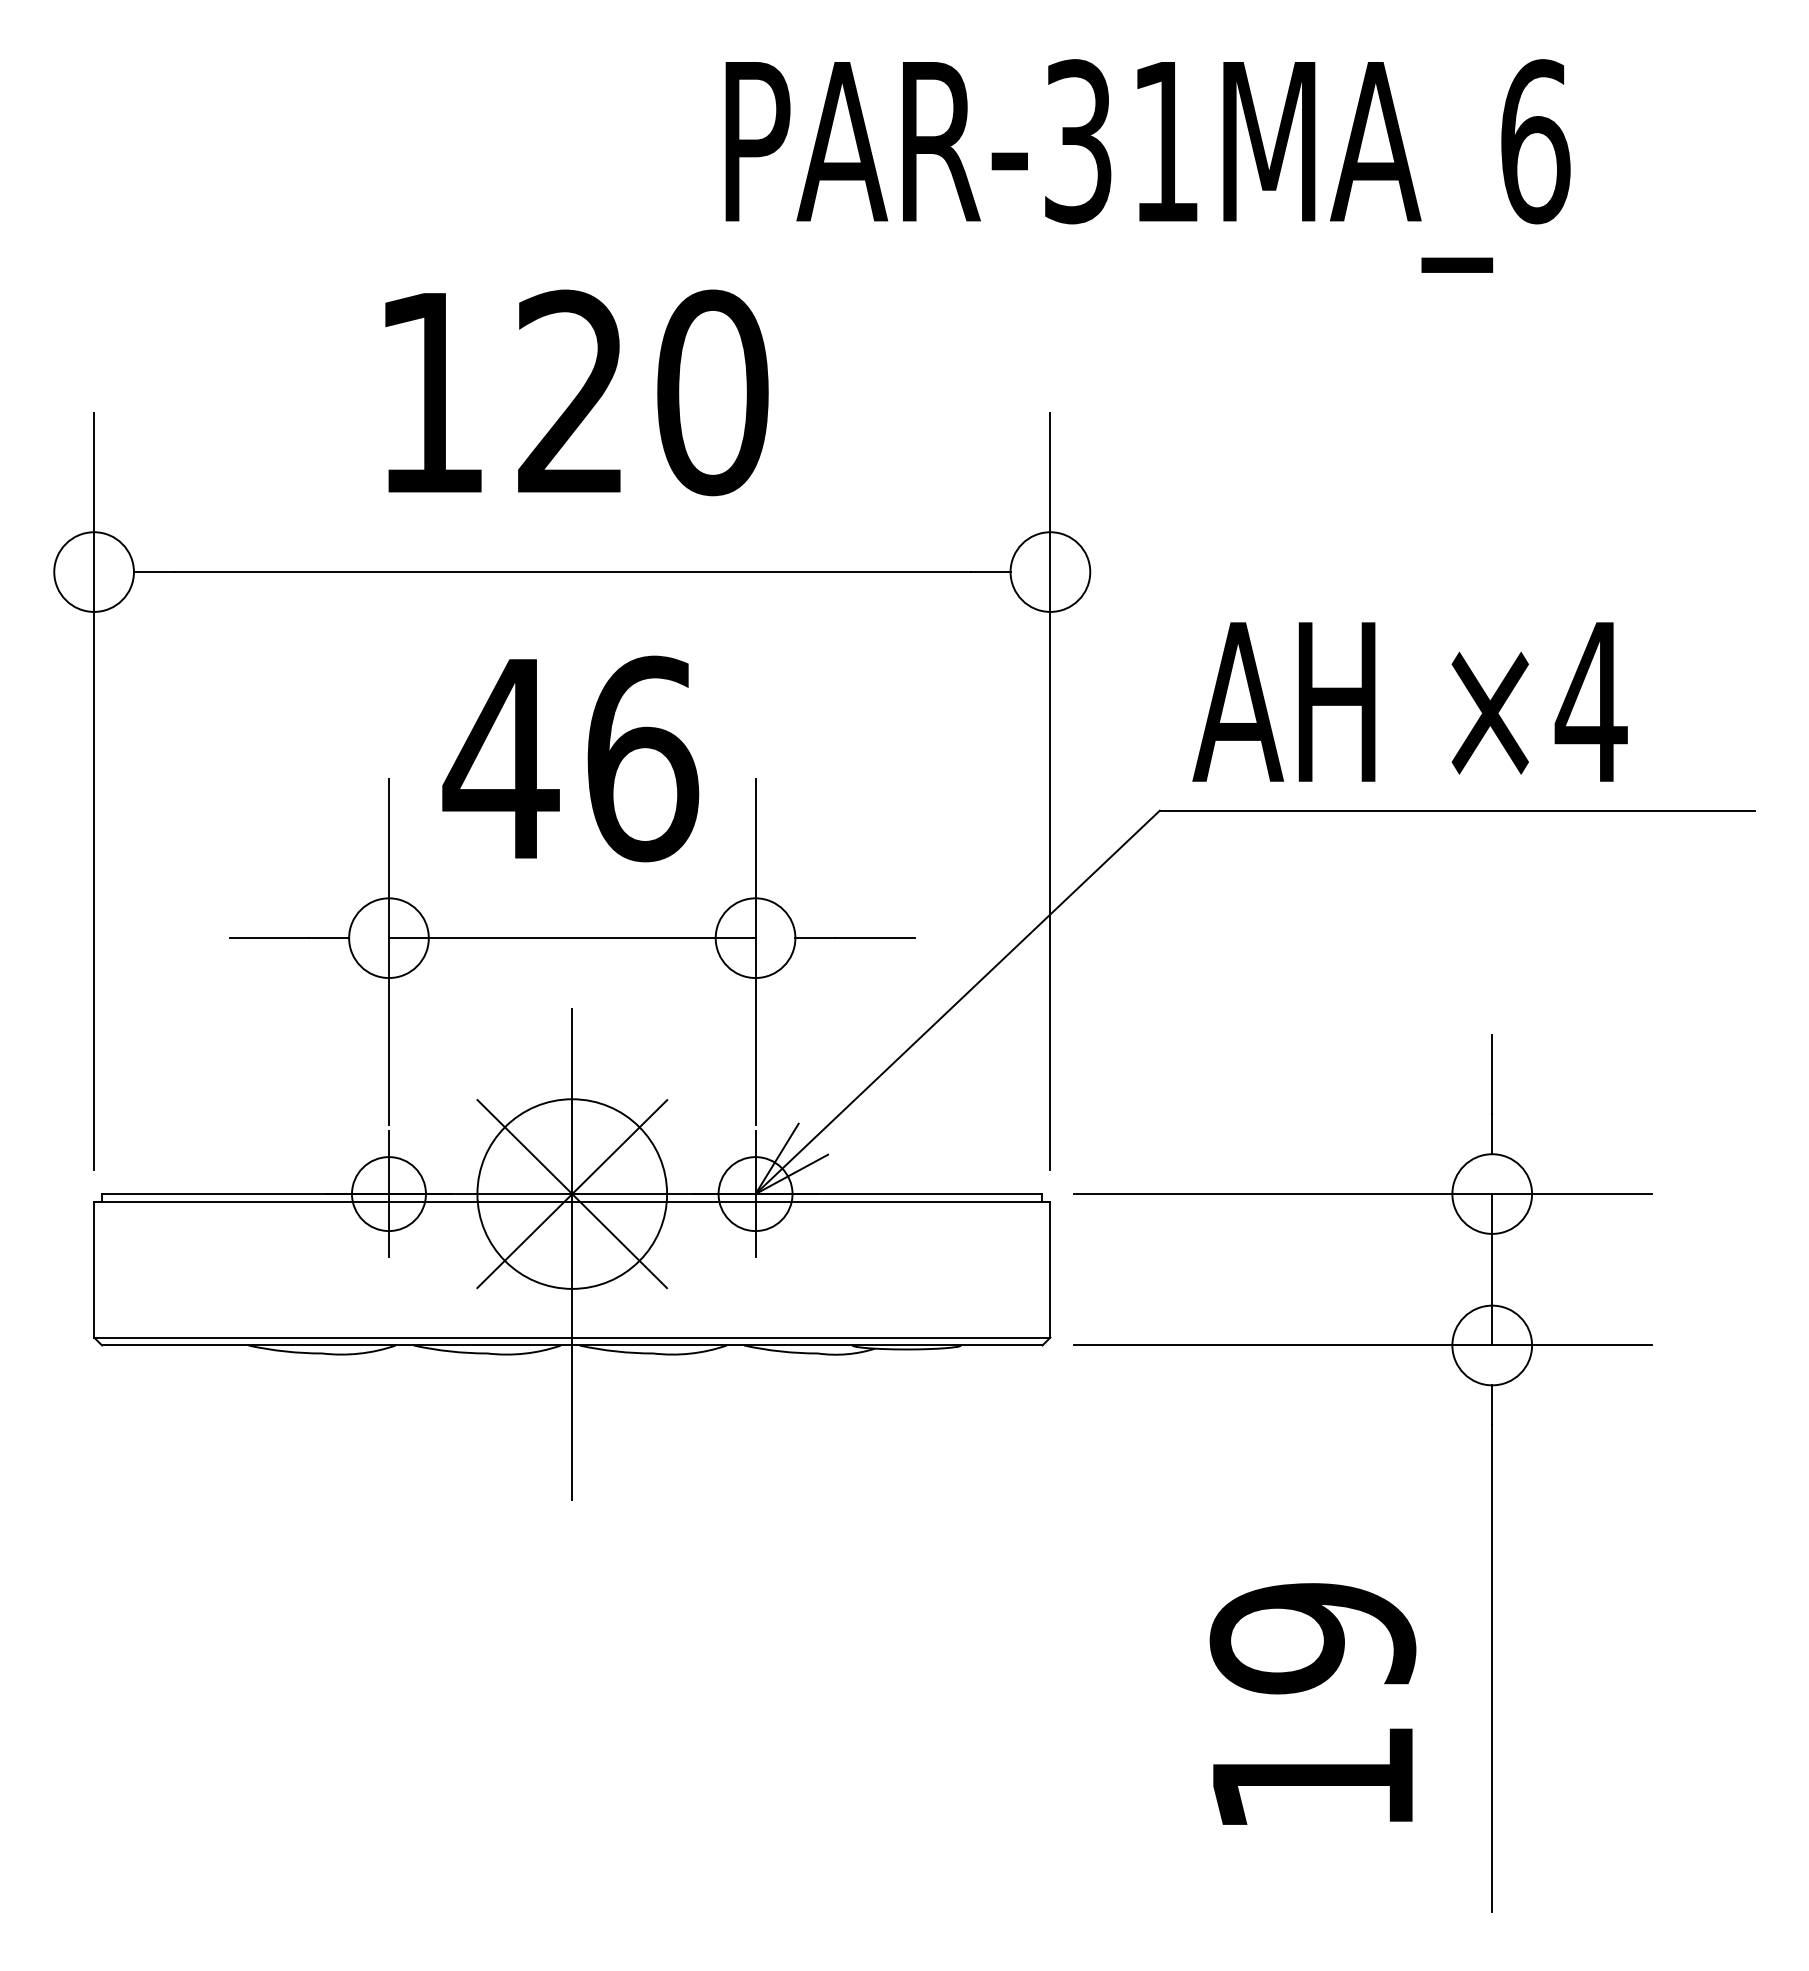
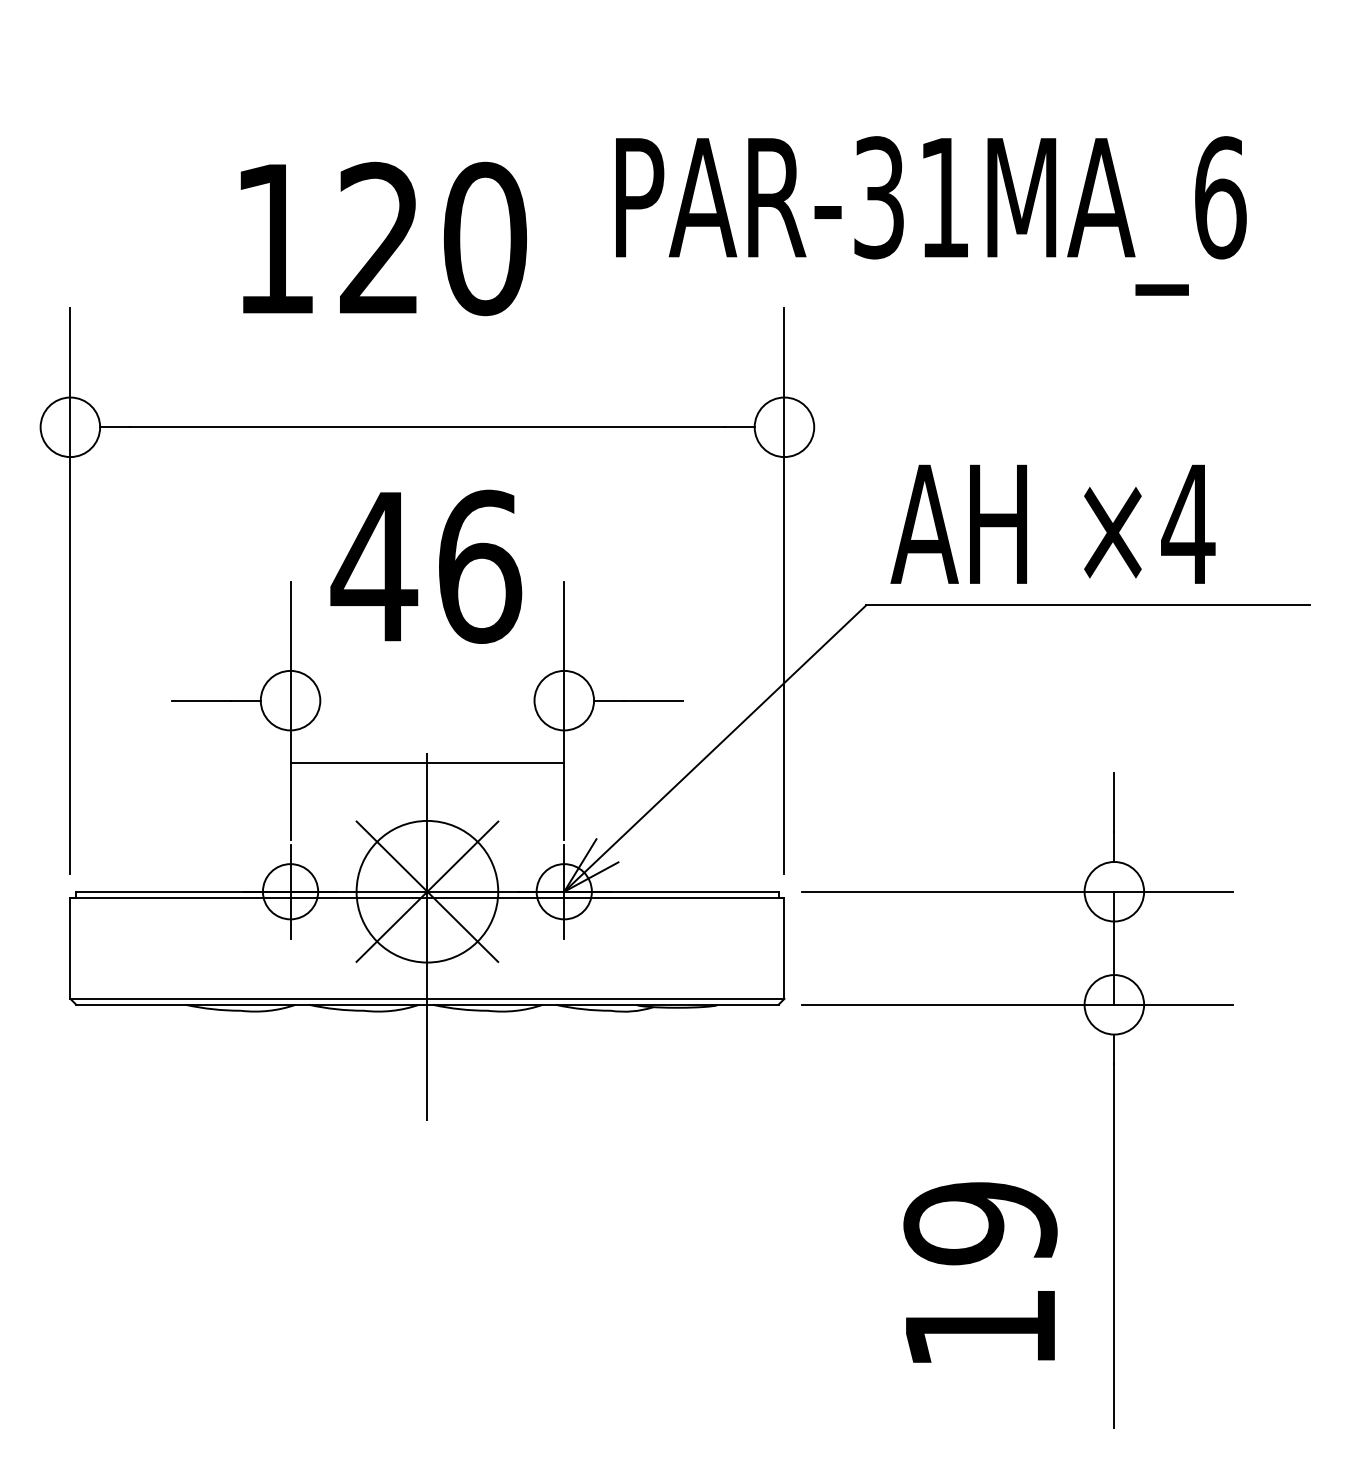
text: (1147, 165) -> (930, 215), moved
text: (576, 392) -> (383, 238), moved
line: (571, 938) -> (426, 762), moved

